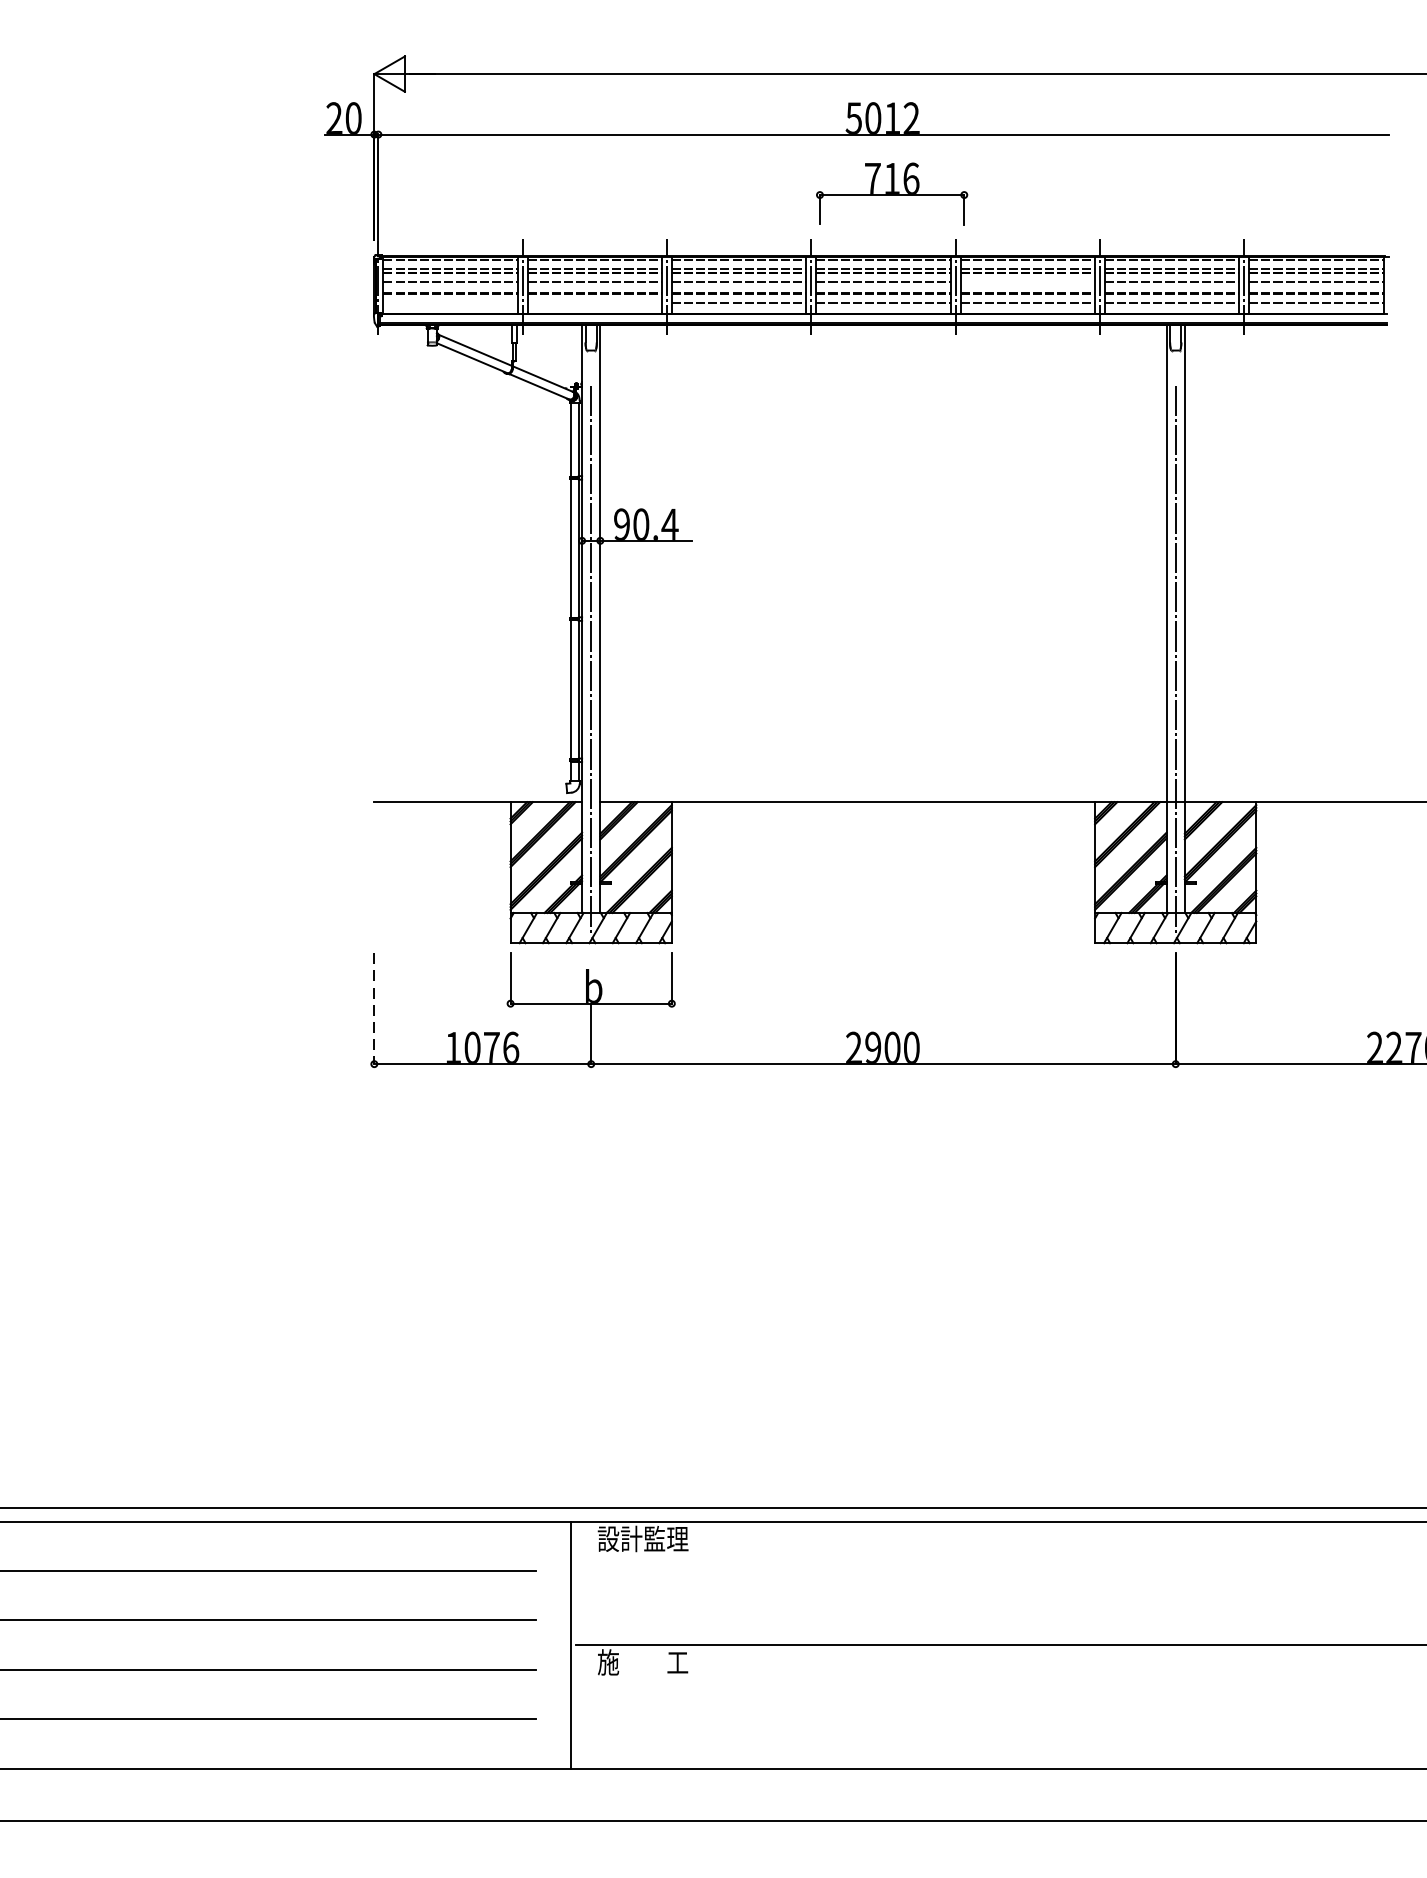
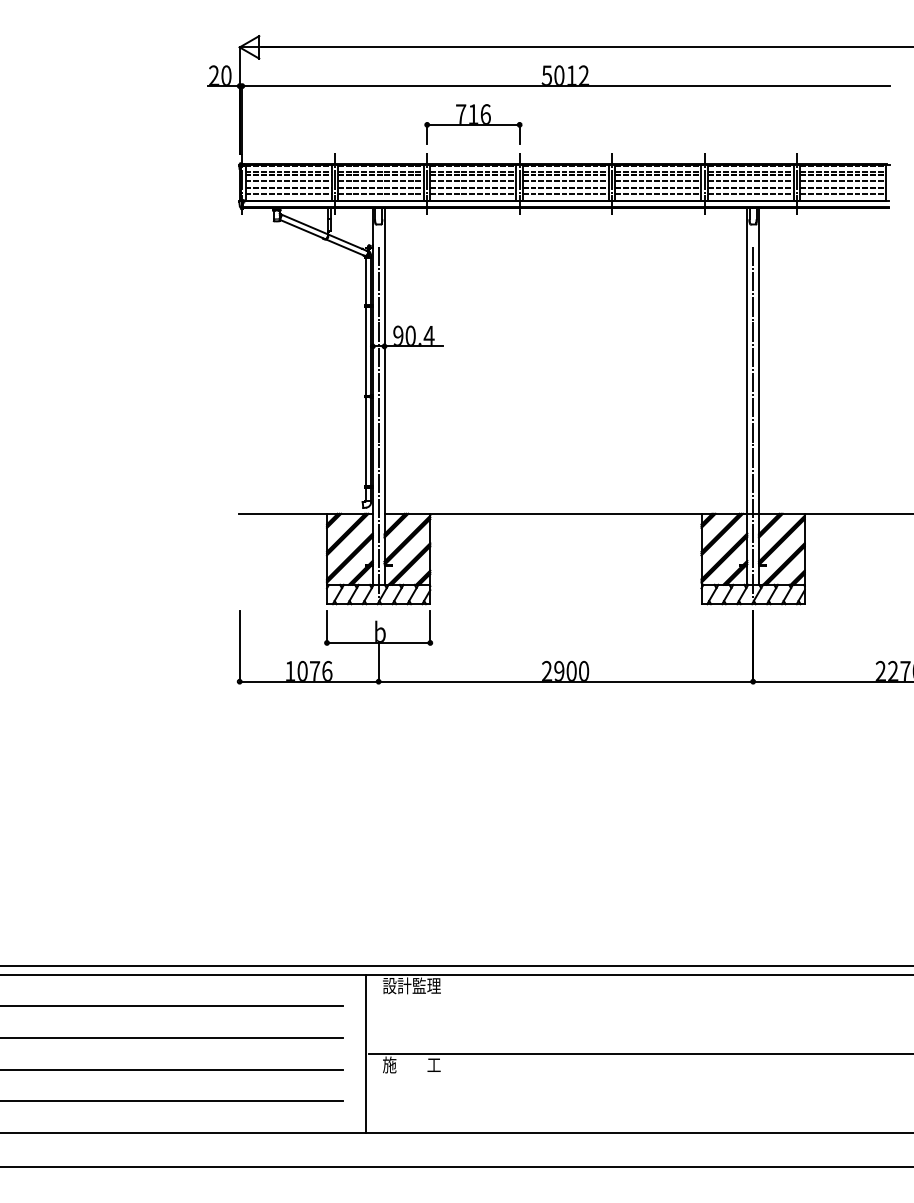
part: (892, 194) -> (473, 124), moved
line: (1028, 281) -> (658, 180), added
line: (450, 302) -> (288, 193), added
line: (594, 302) -> (380, 193), added
line: (374, 1009) -> (239, 646), dashed -> solid

